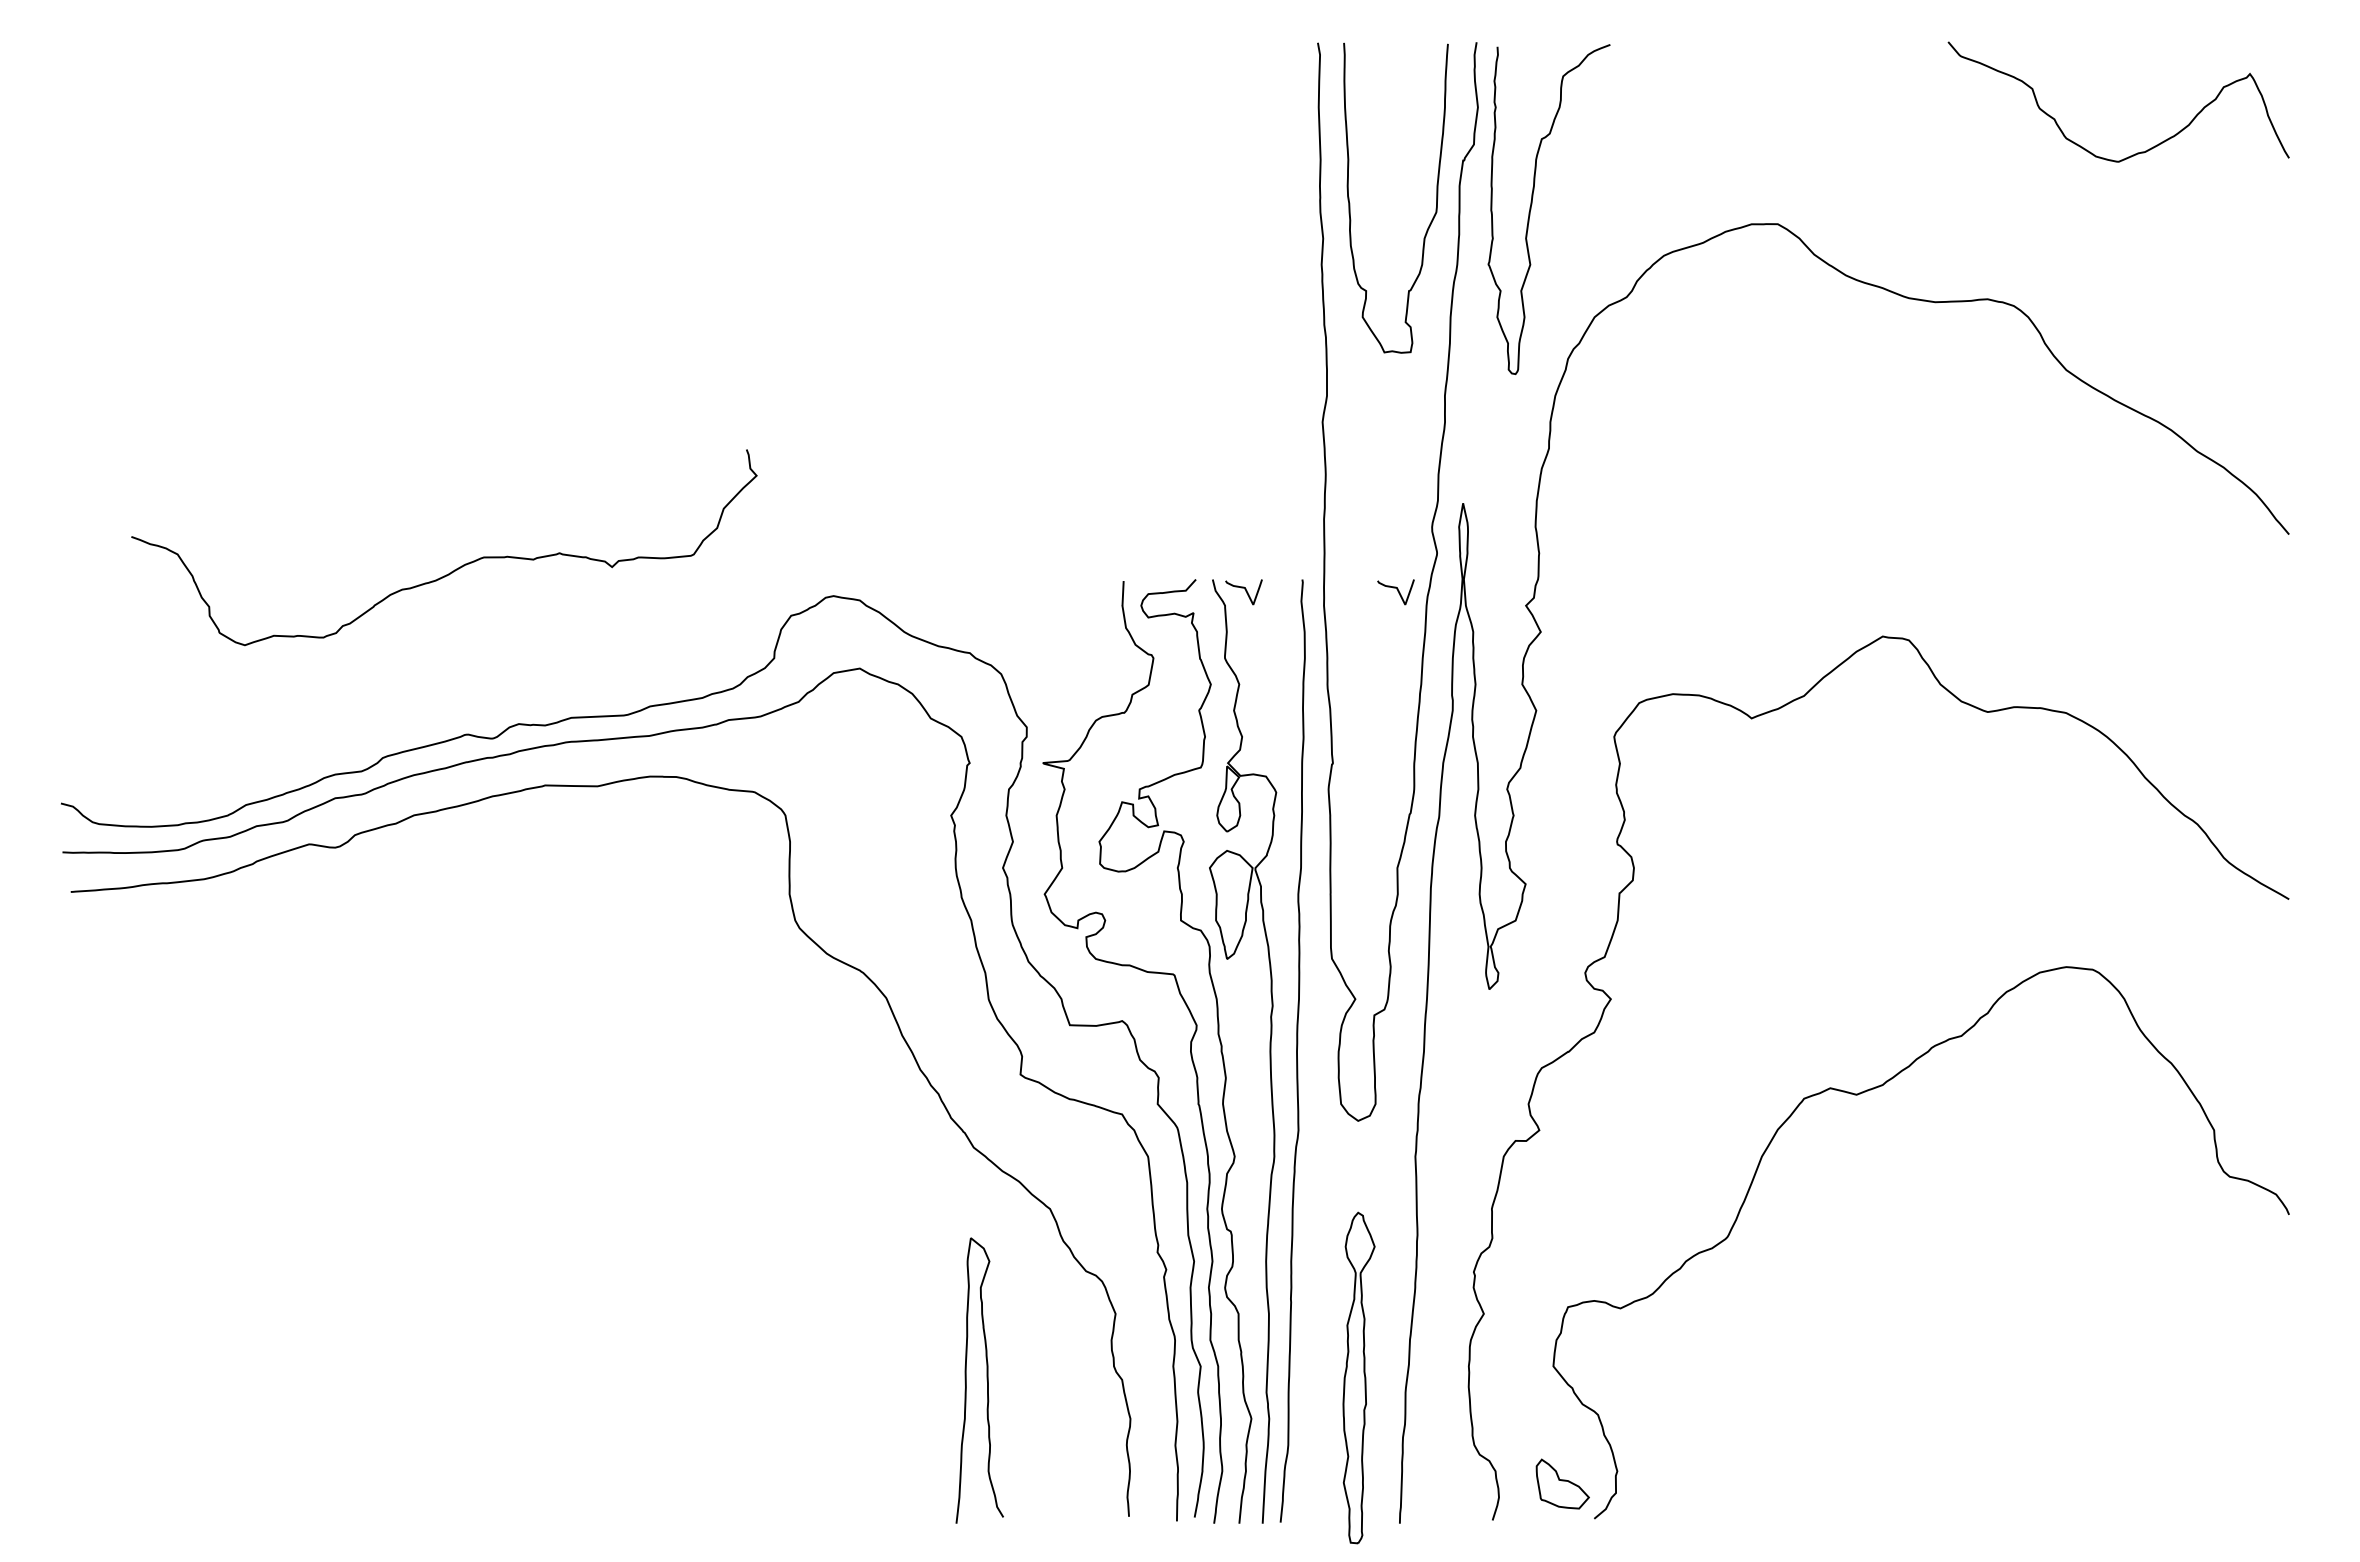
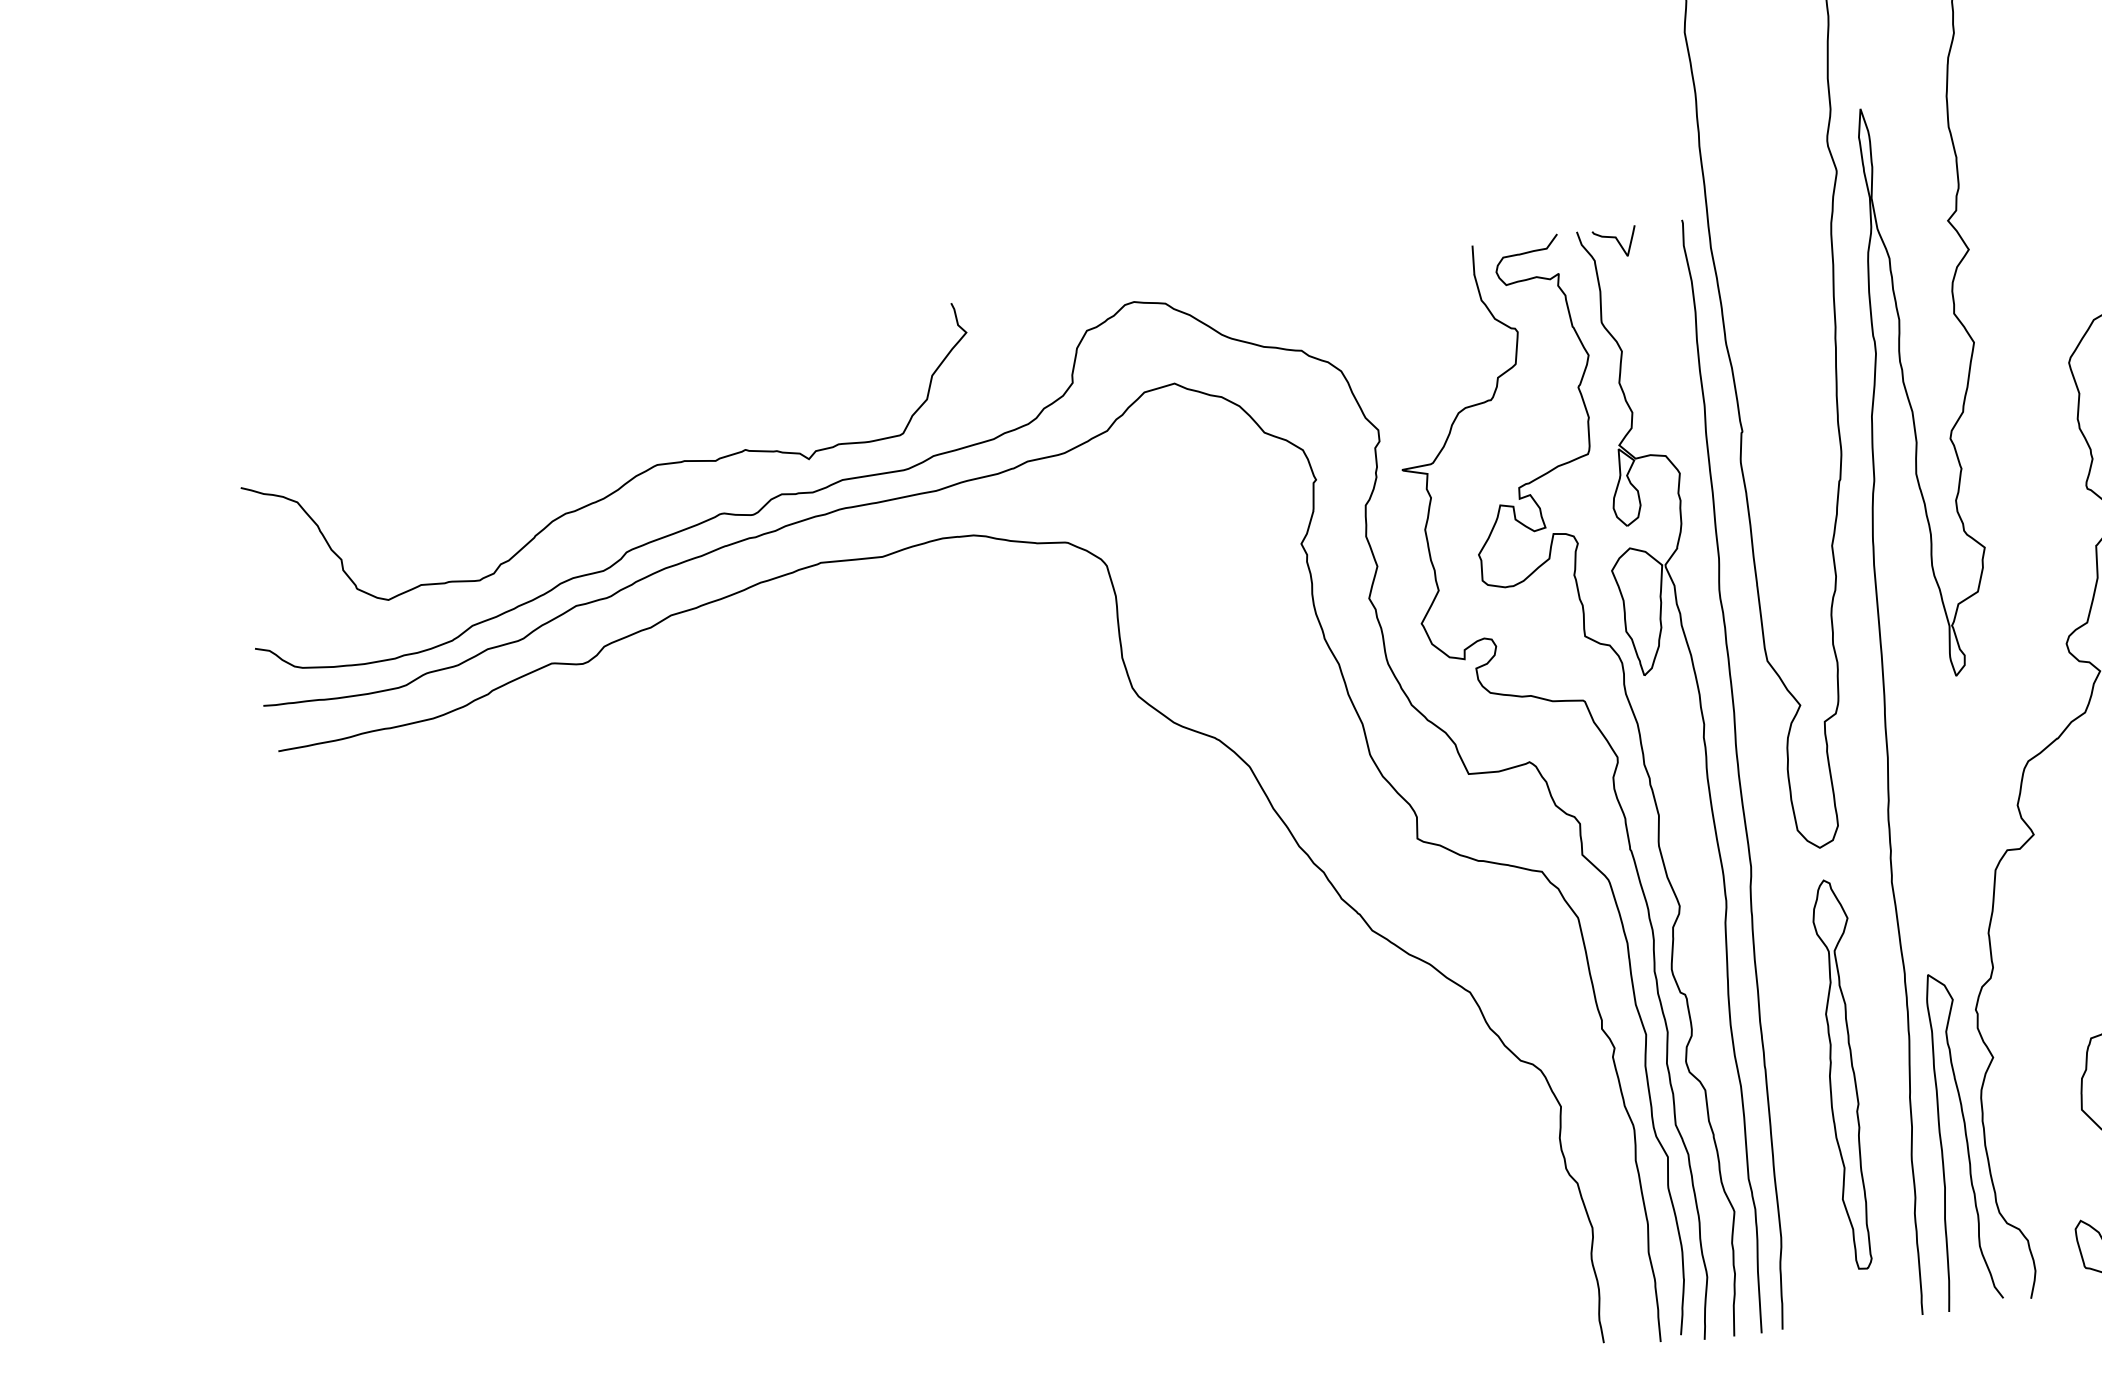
curve: (454, 569) -> (624, 483), moved
curve: (1397, 591) -> (1795, 221), removed
part: (1358, 1377) -> (1846, 1073), moved
curve: (986, 1380) -> (1965, 1139), moved

